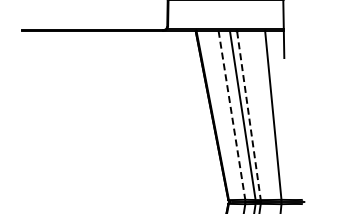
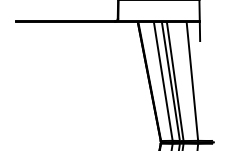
line: (231, 115) -> (162, 81), dashed -> solid
line: (249, 116) -> (175, 82), dashed -> solid

